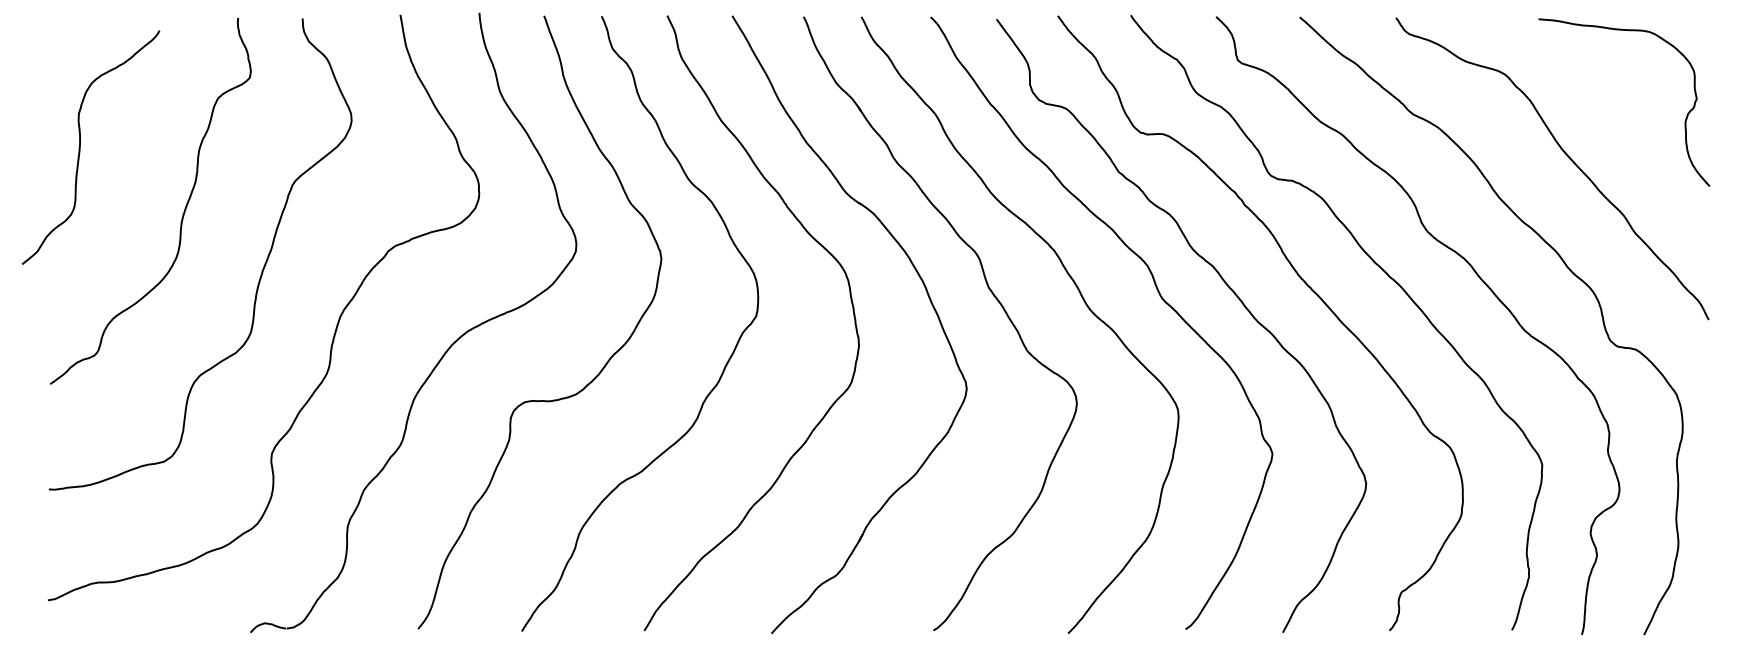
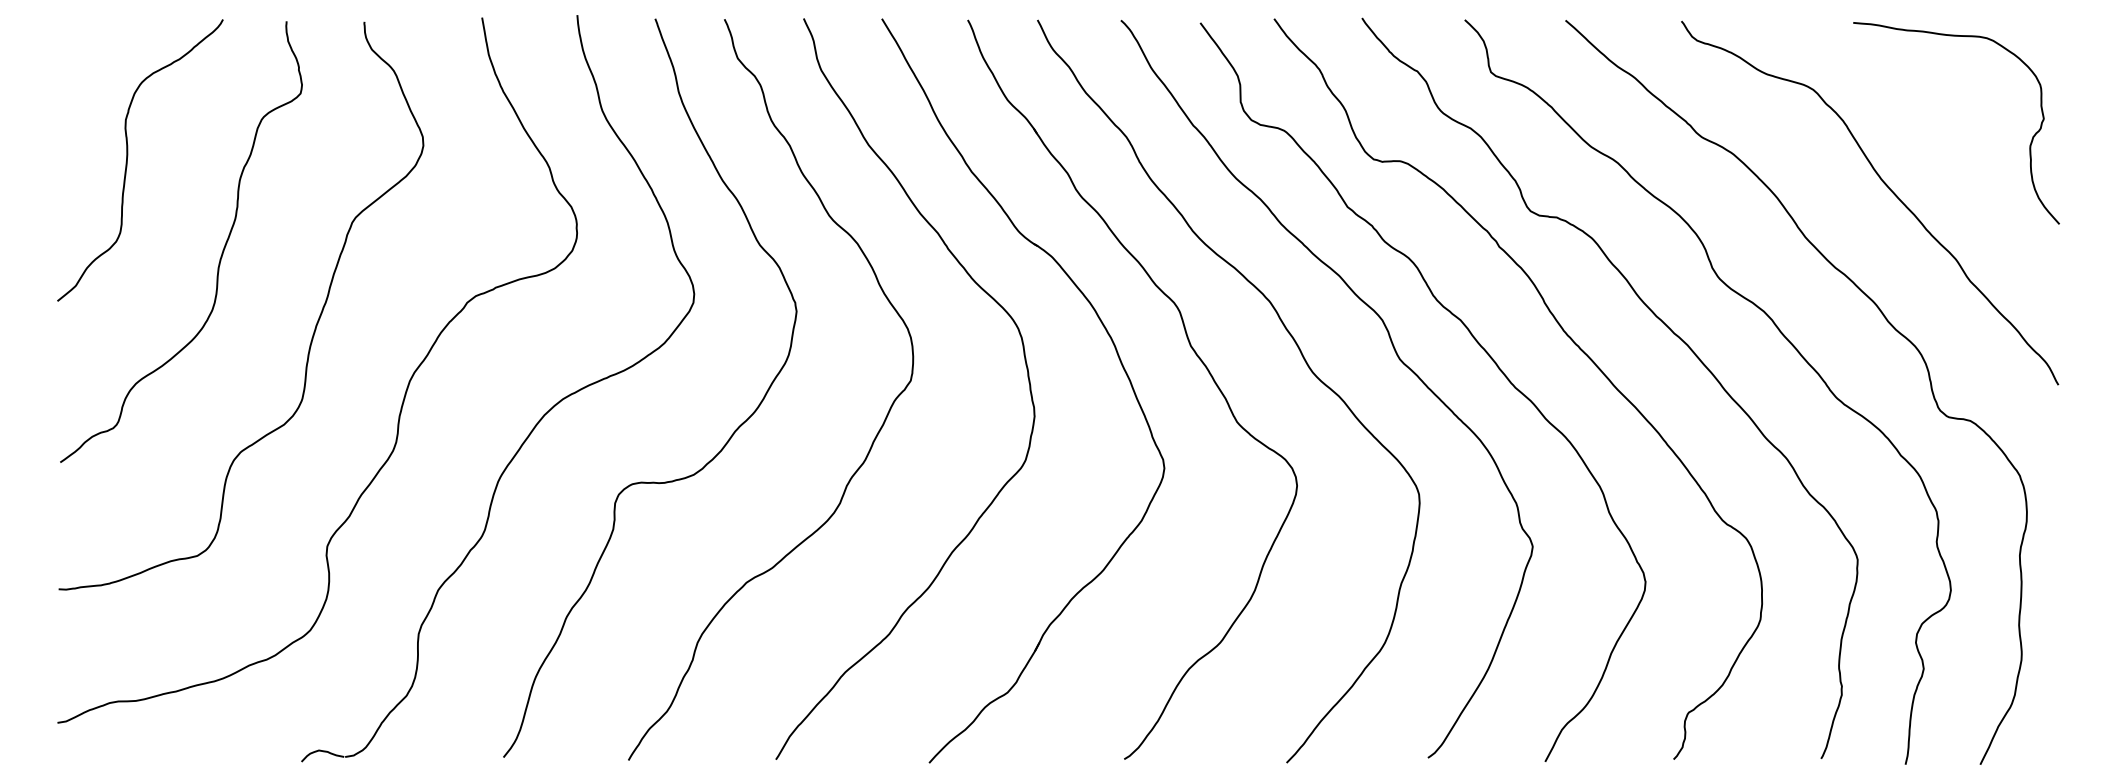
curve: (81, 144) -> (128, 156), moved

